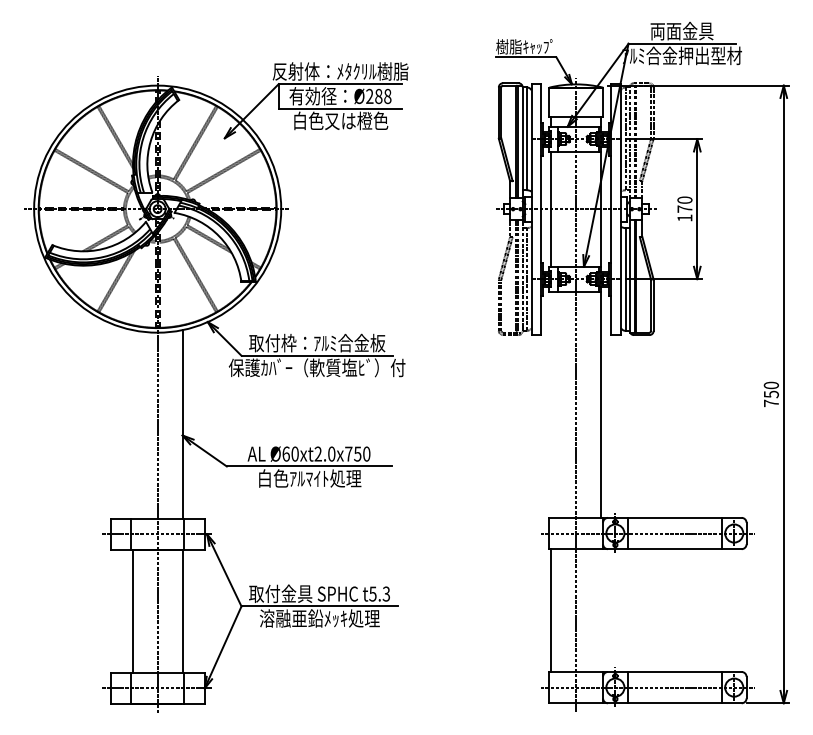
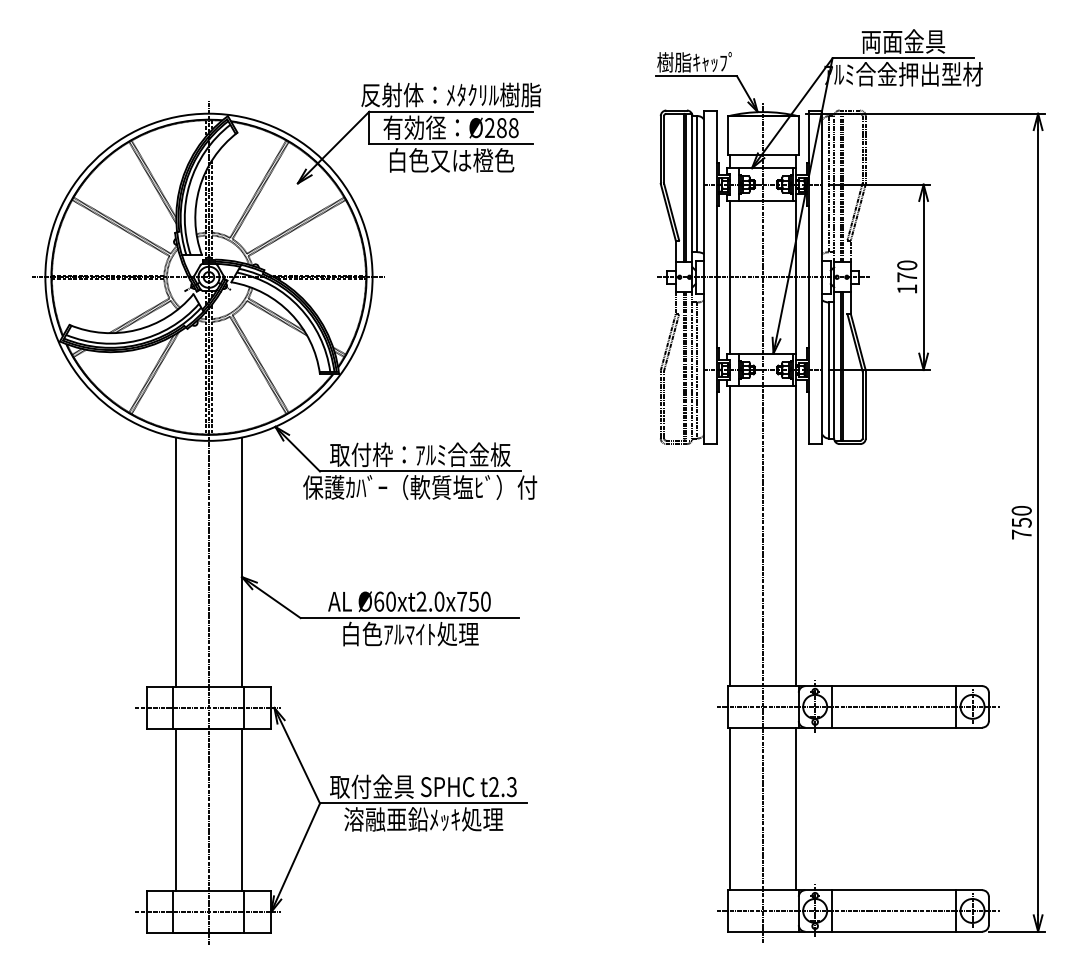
line: (551, 404) -> (730, 536), added
line: (132, 424) -> (175, 562), added
text: (372, 594) -> (493, 787), t5.3 -> t2.3
line: (601, 610) -> (796, 808), added

